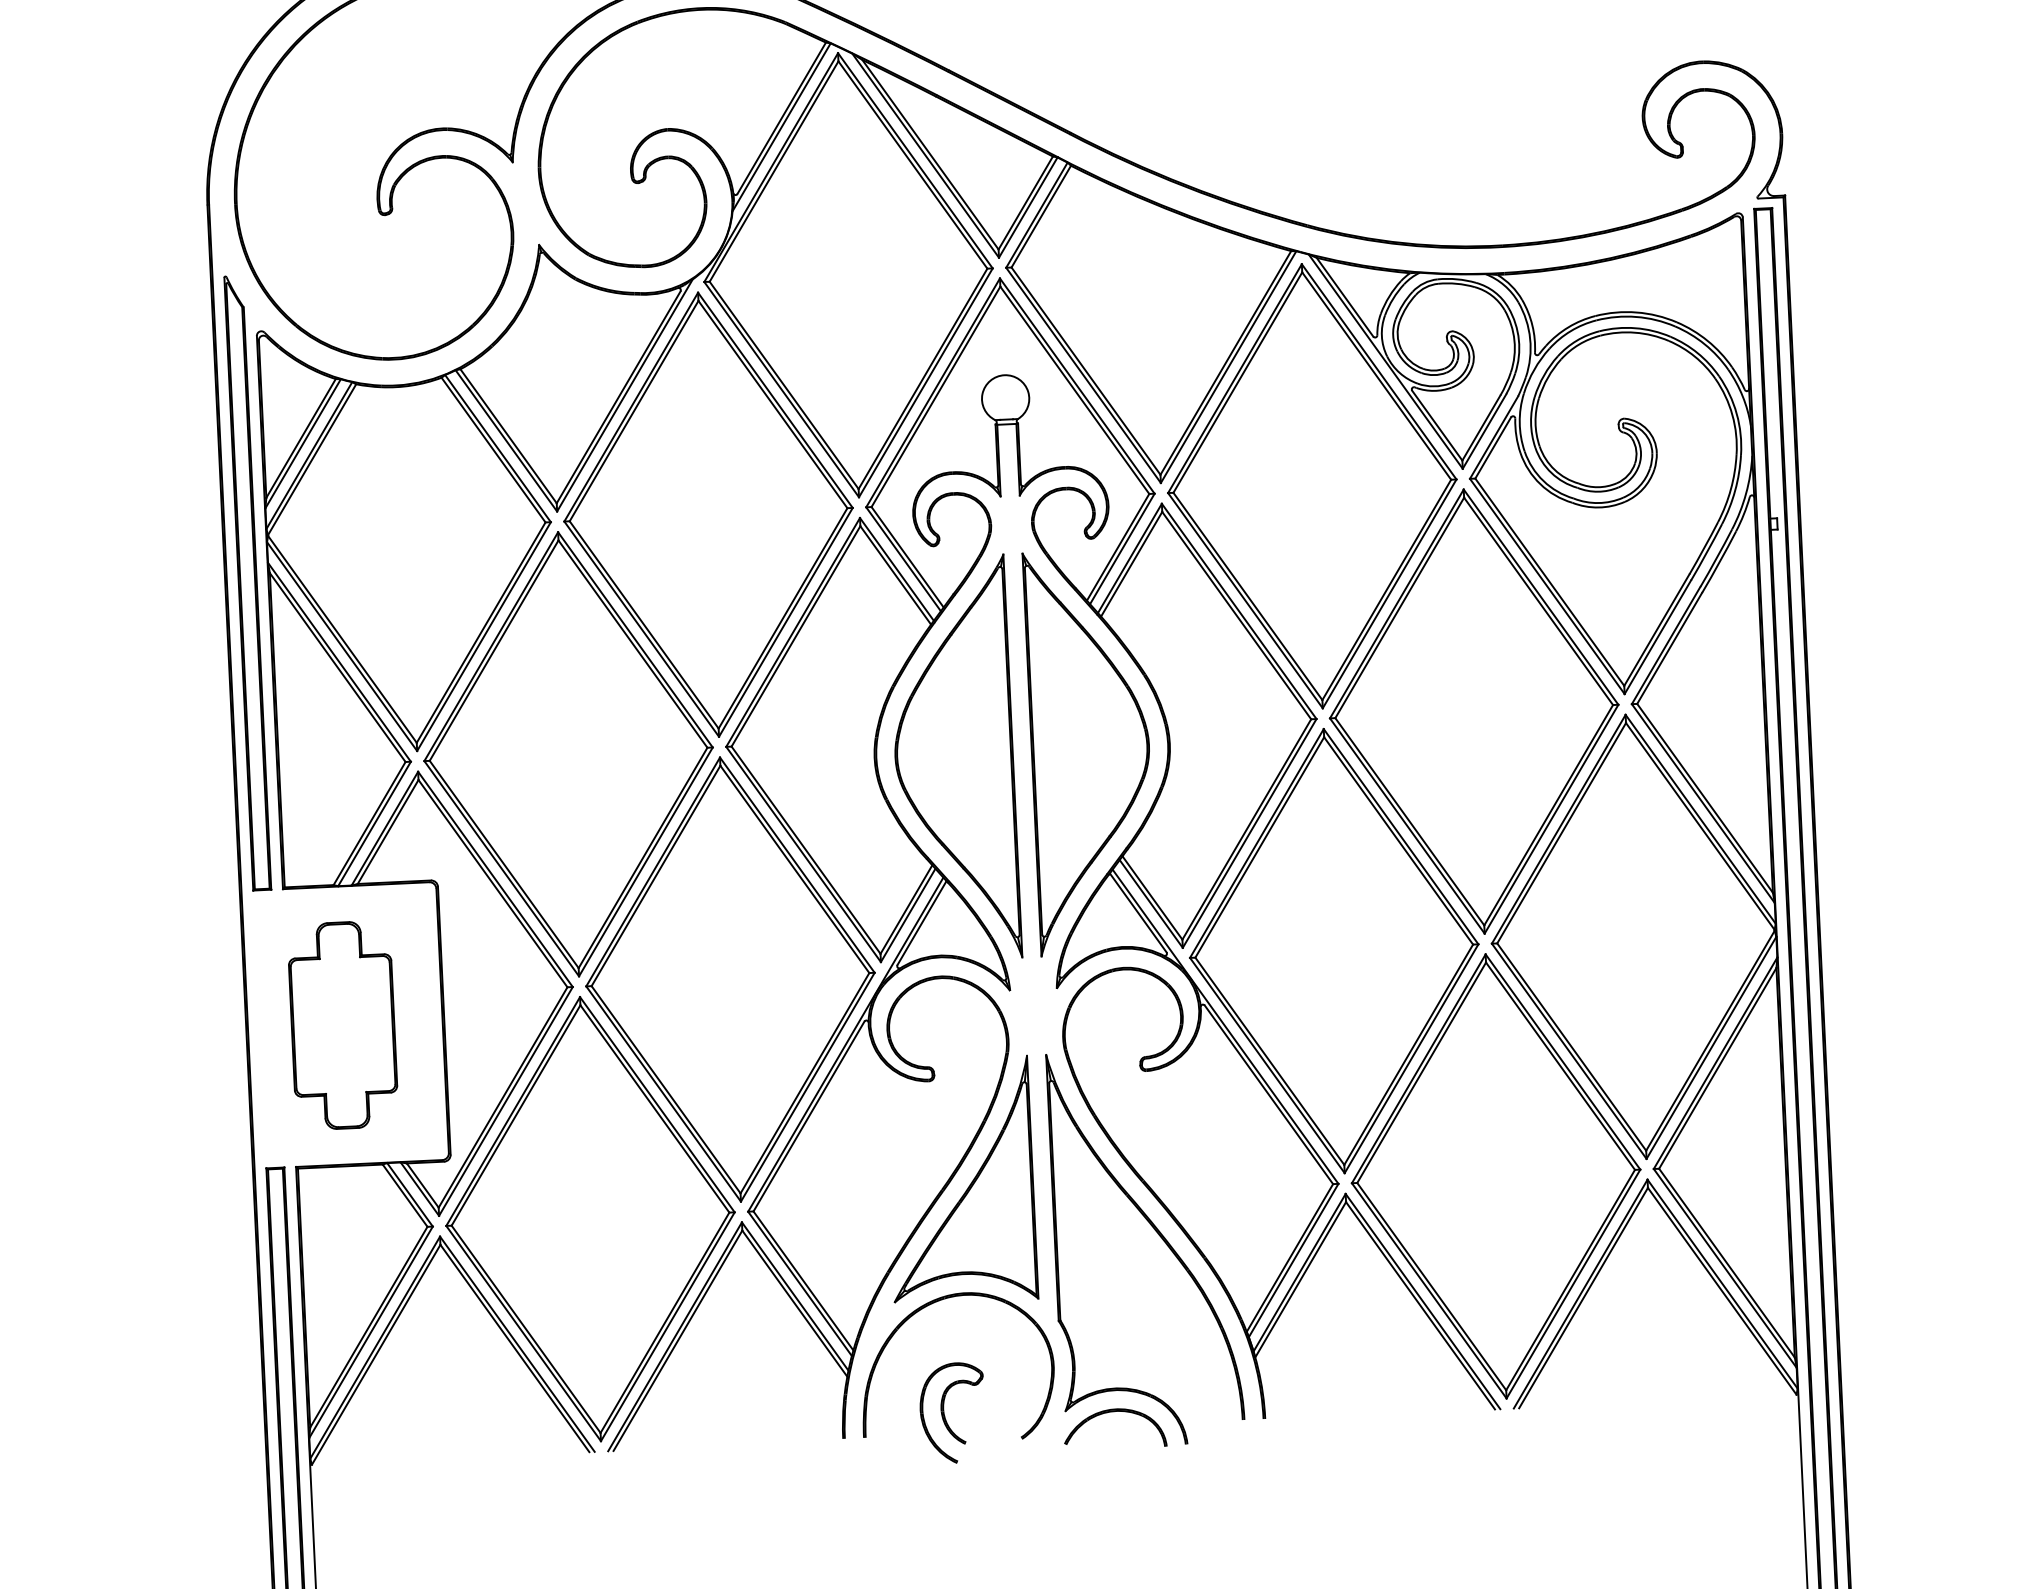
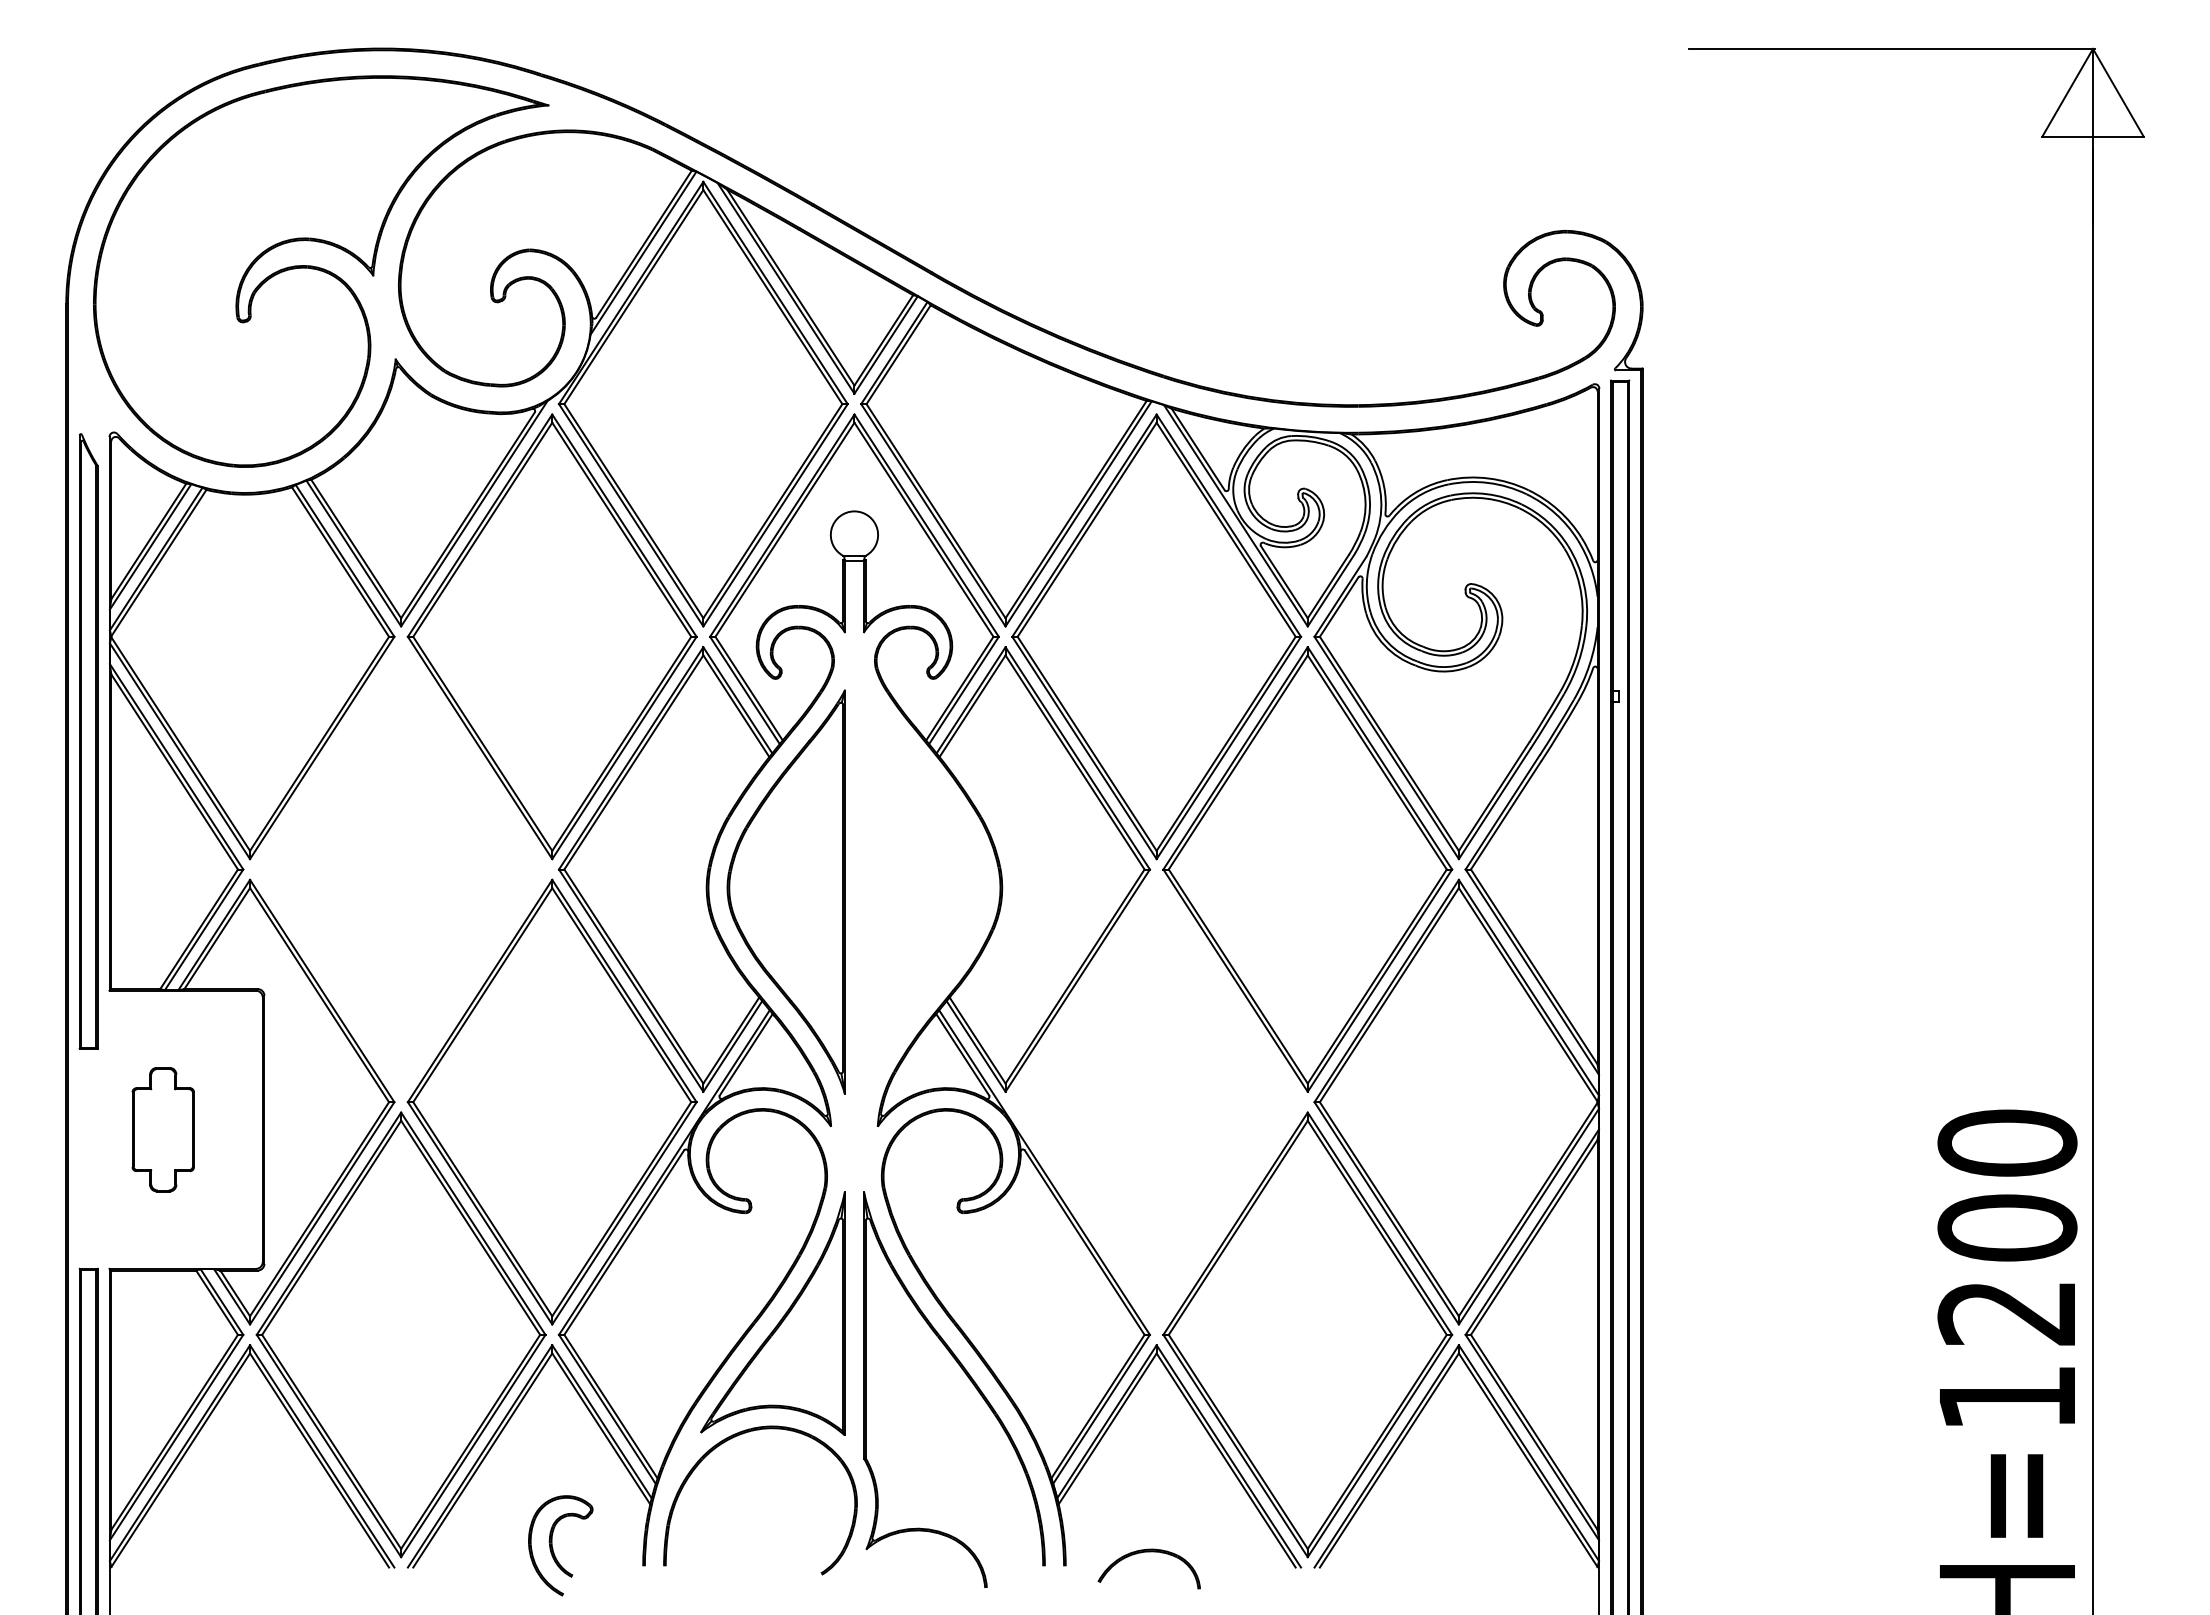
part: (247, 583) -> (88, 741), moved
part: (1090, 751) -> (922, 891), removed
part: (567, 754) -> (400, 869), removed
part: (1334, 950) -> (1156, 1101), removed
part: (343, 1025) -> (163, 1129), size x0.6
part: (1113, 1412) -> (1148, 1552), moved
part: (945, 1416) -> (553, 1548), moved

